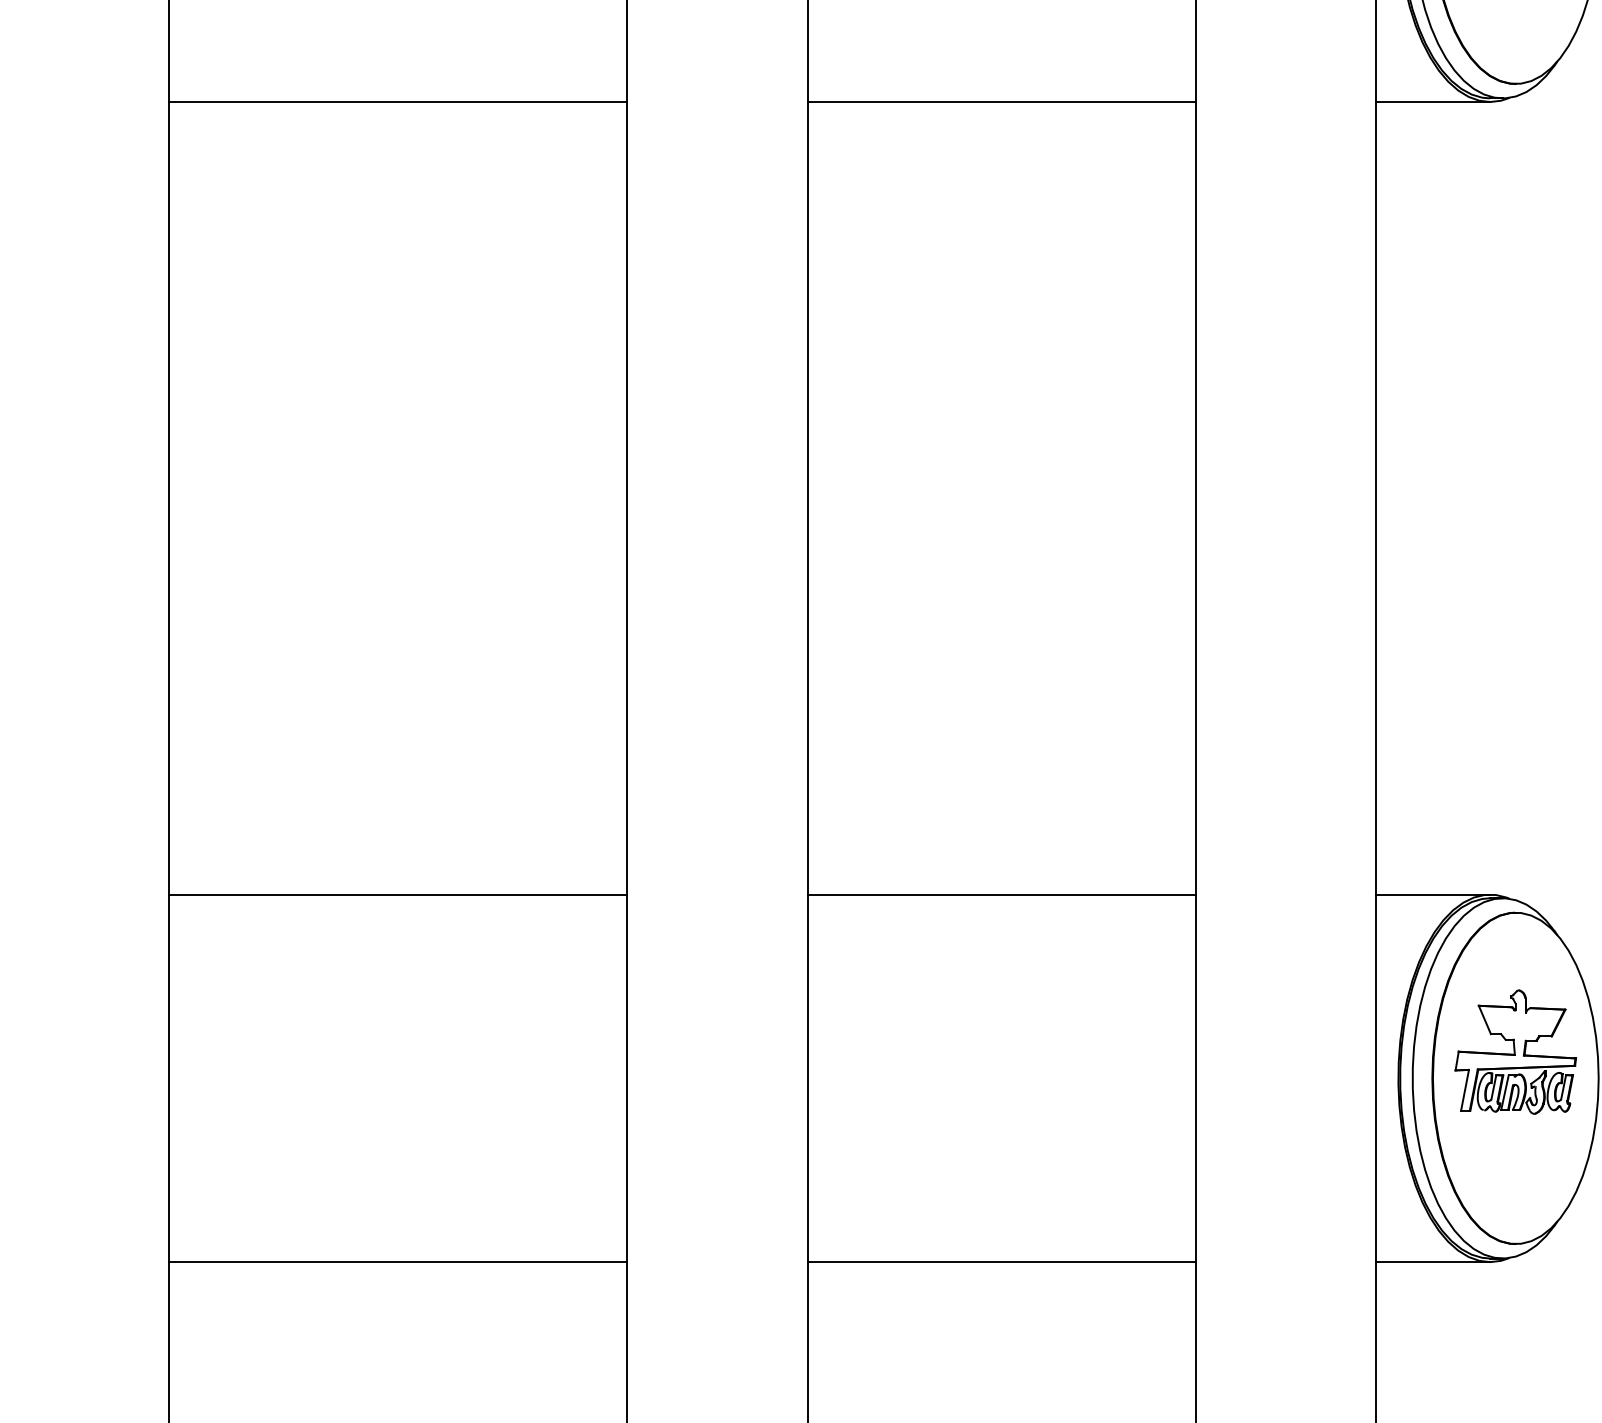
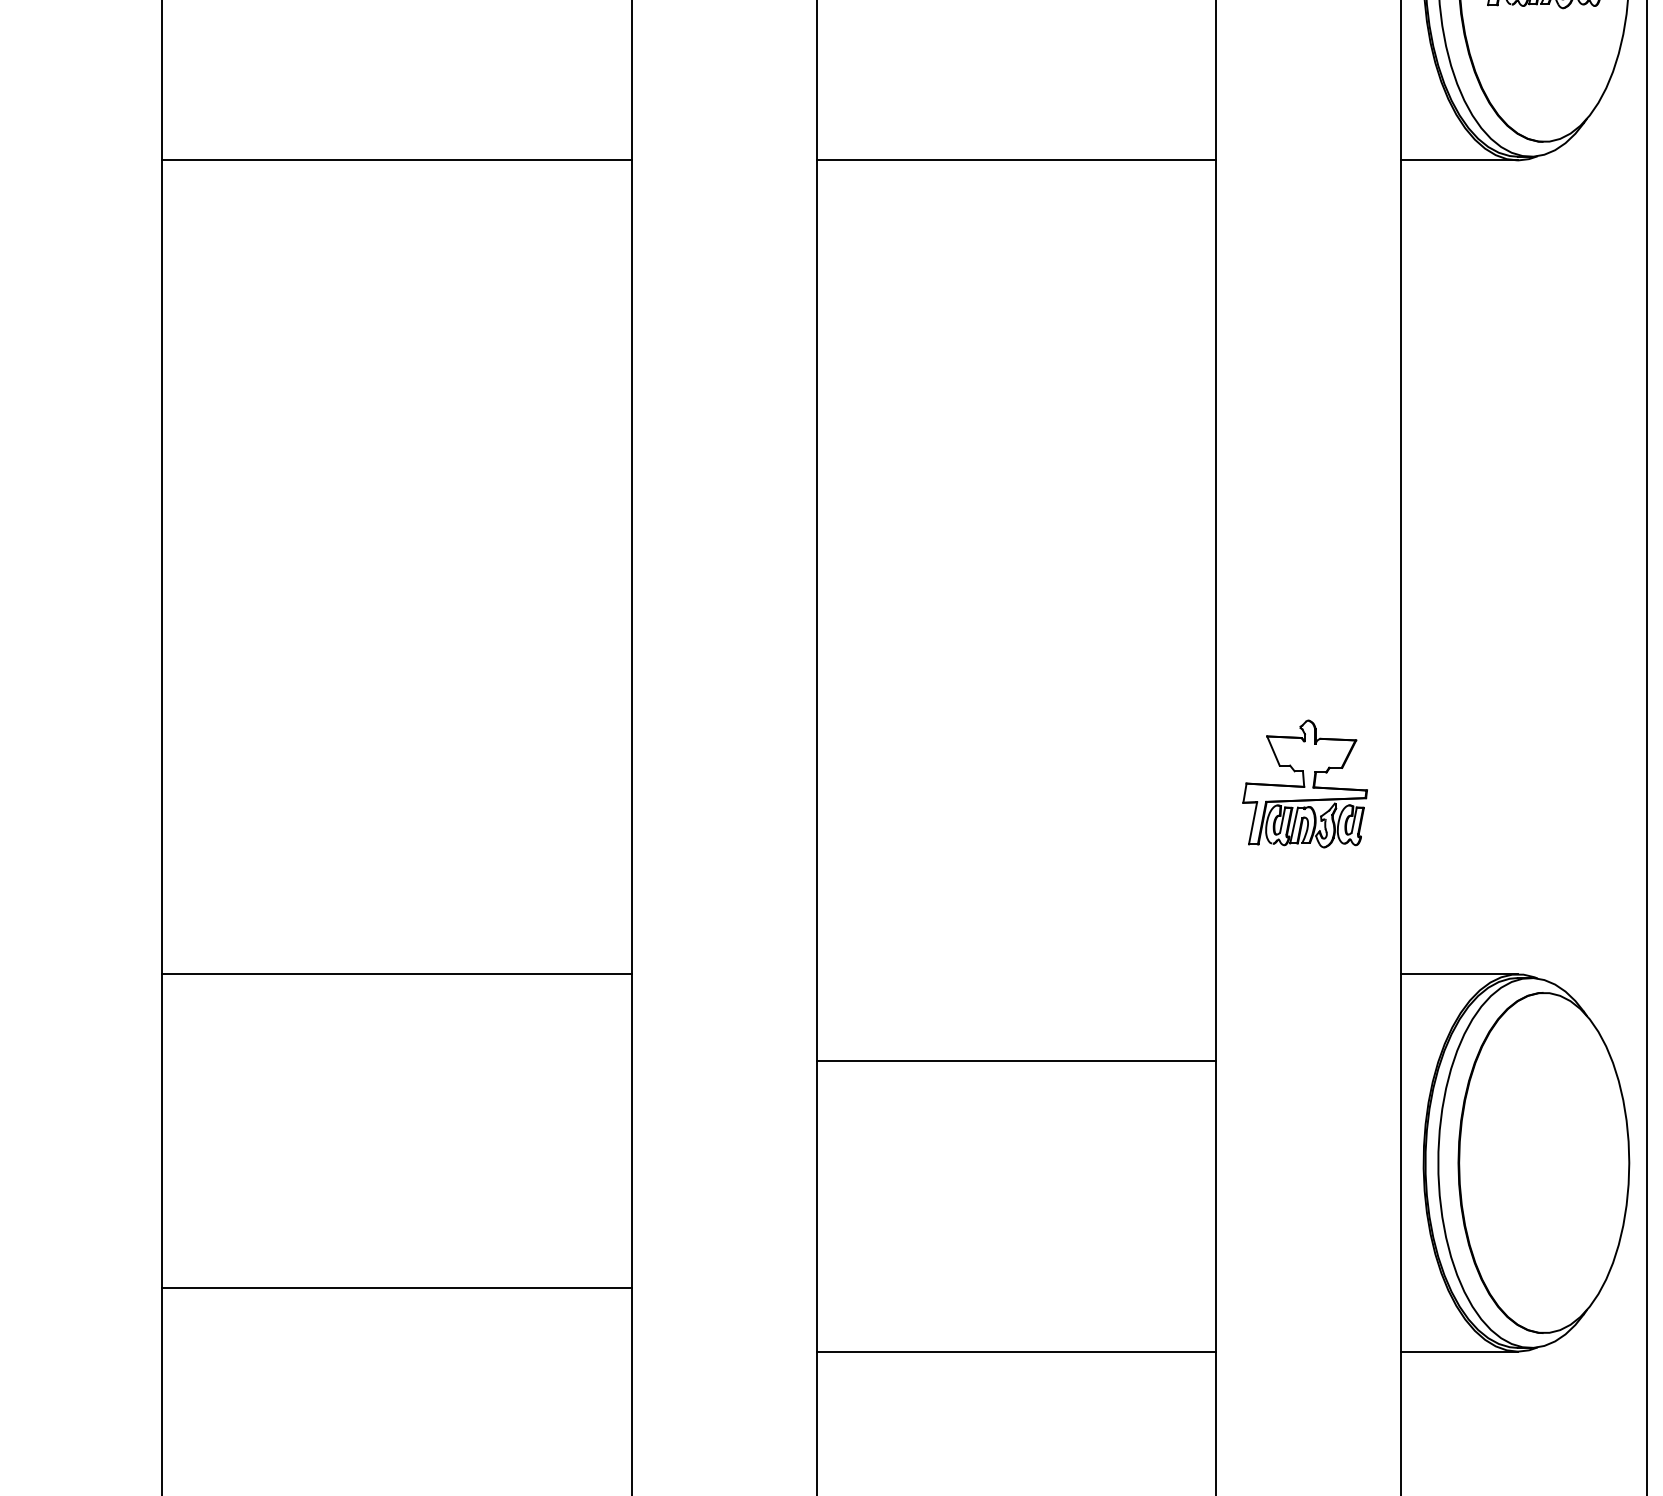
line: (1000, 894) -> (1015, 1061), moved
part: (1515, 1051) -> (1304, 783), moved
line: (398, 1261) -> (396, 1287), moved

